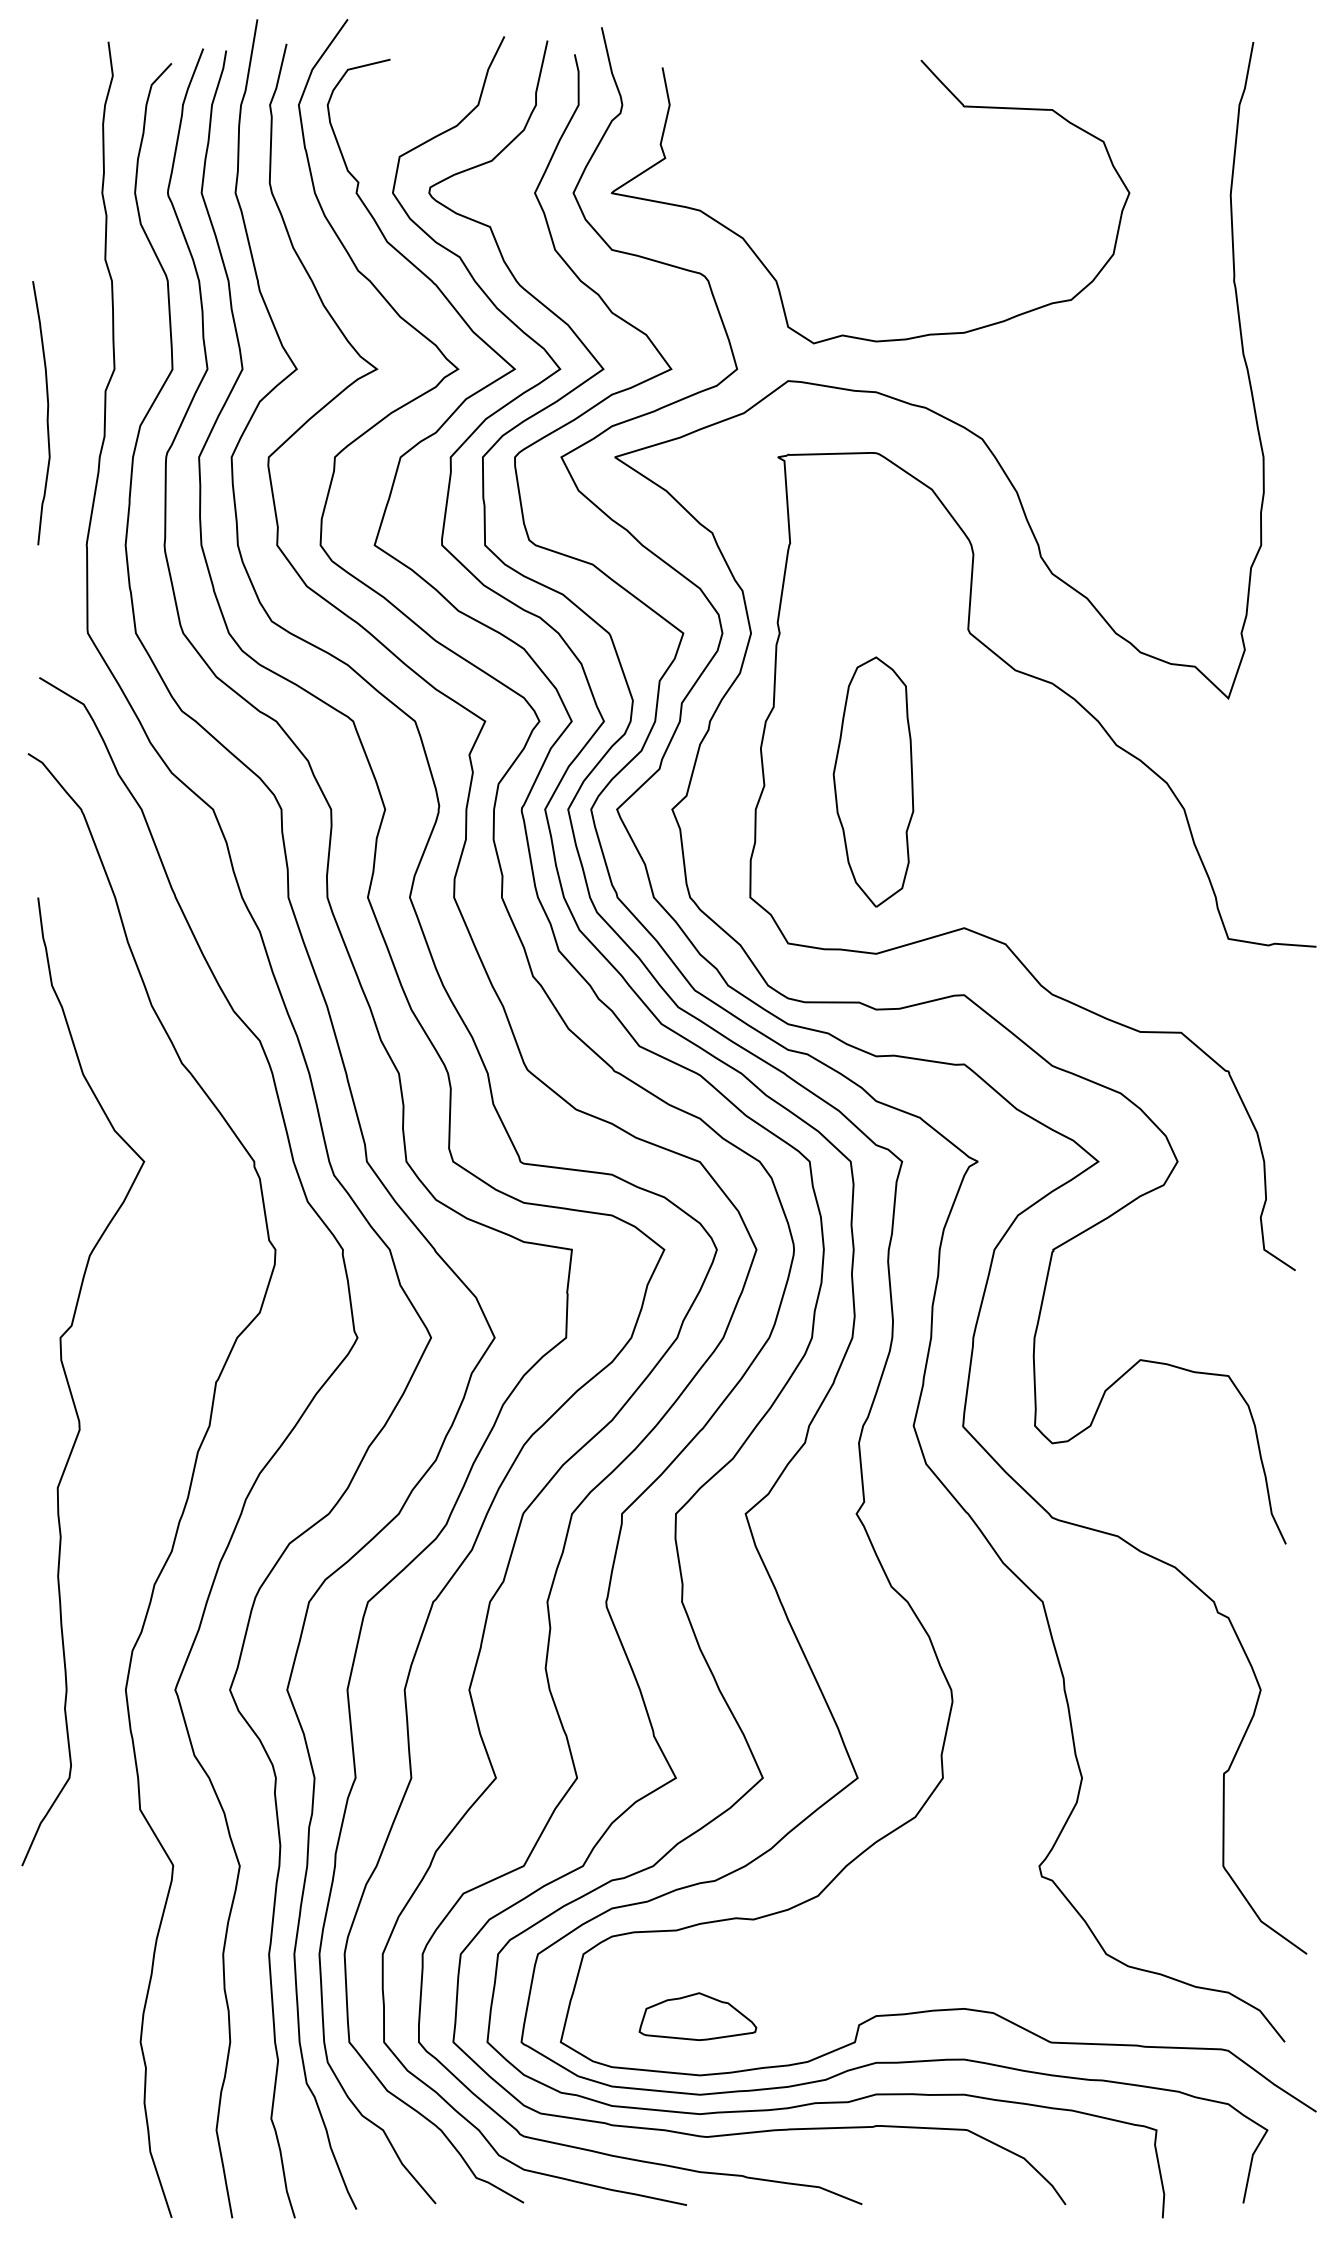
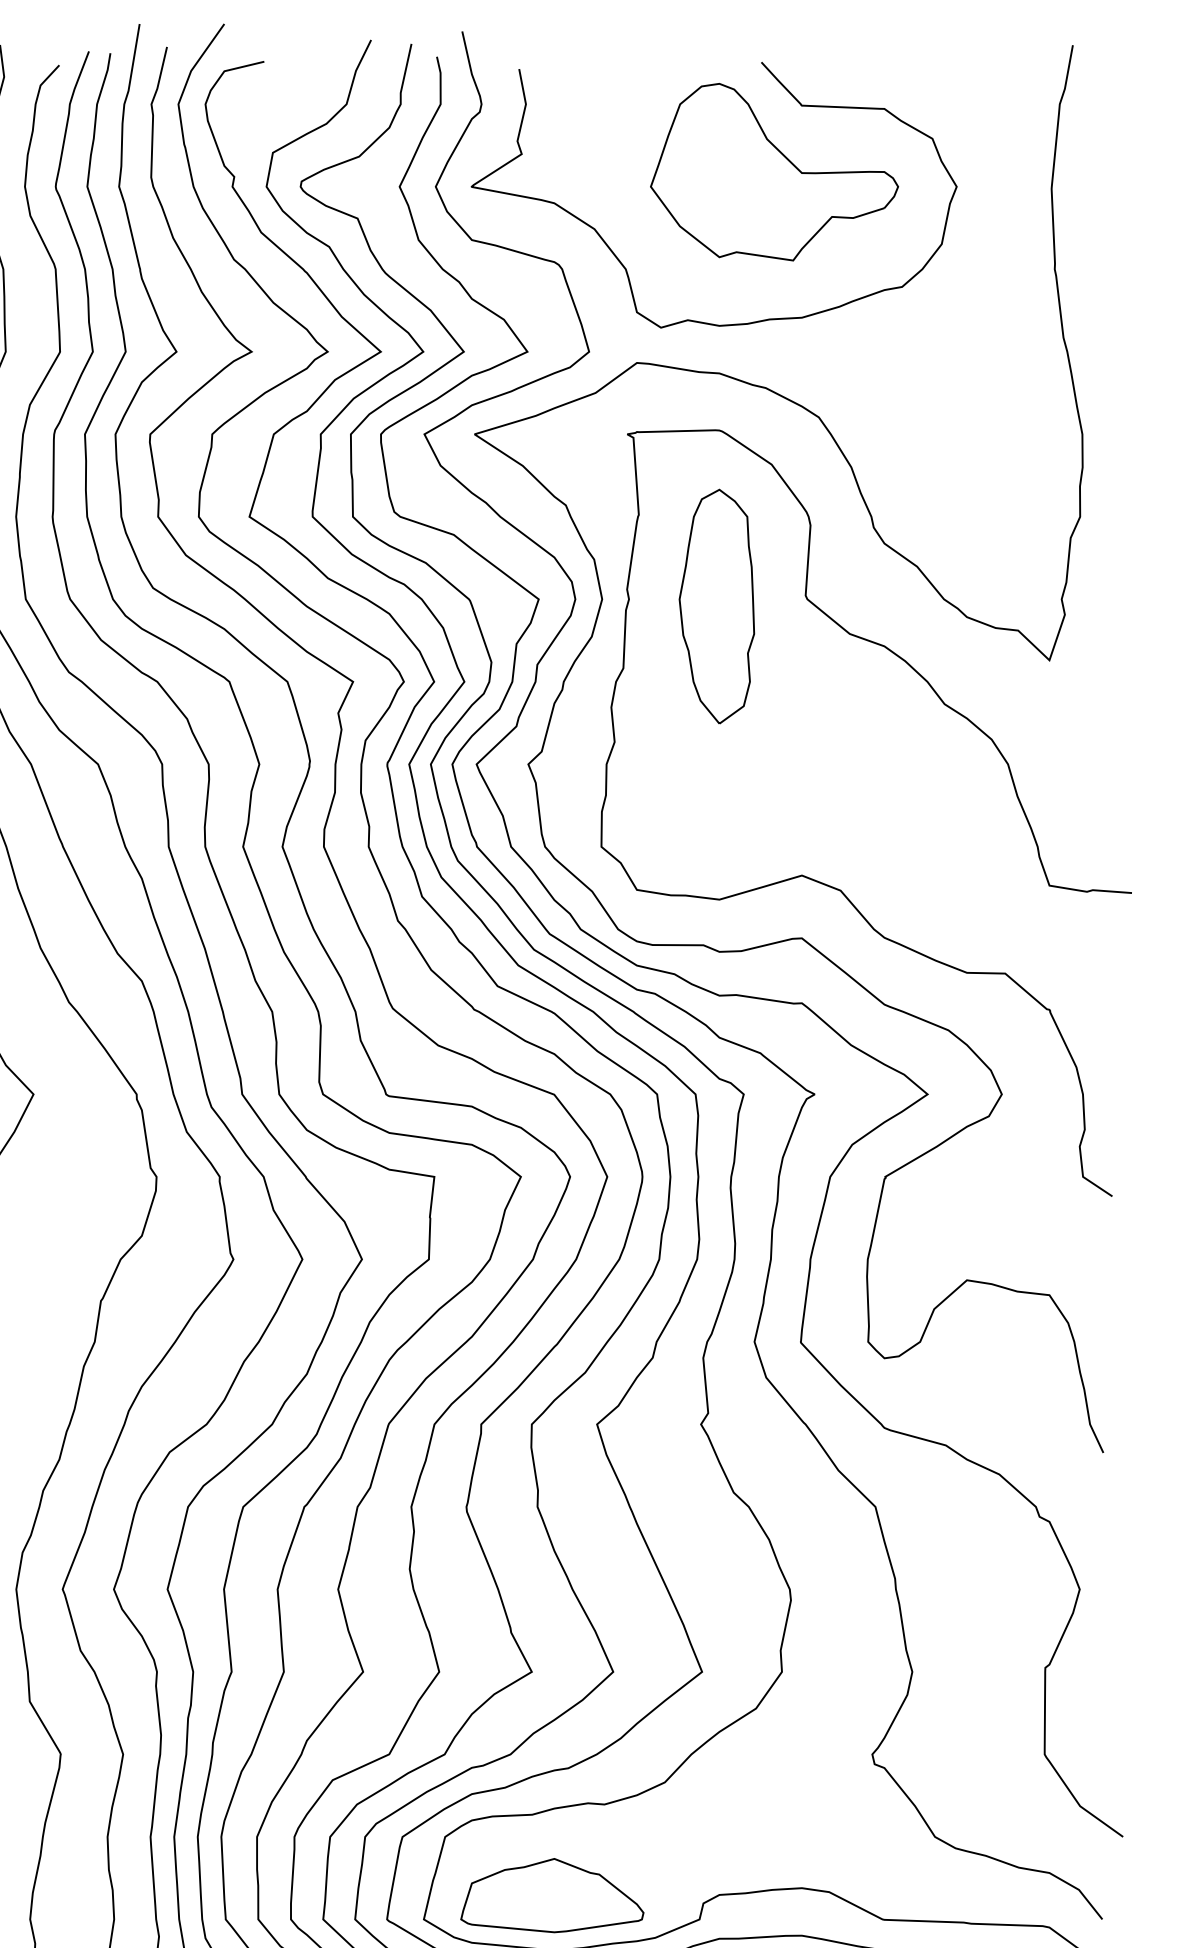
part: (934, 177) -> (774, 172), added
part: (873, 781) -> (716, 606), moved
part: (697, 2016) -> (551, 1895), size x1.67

